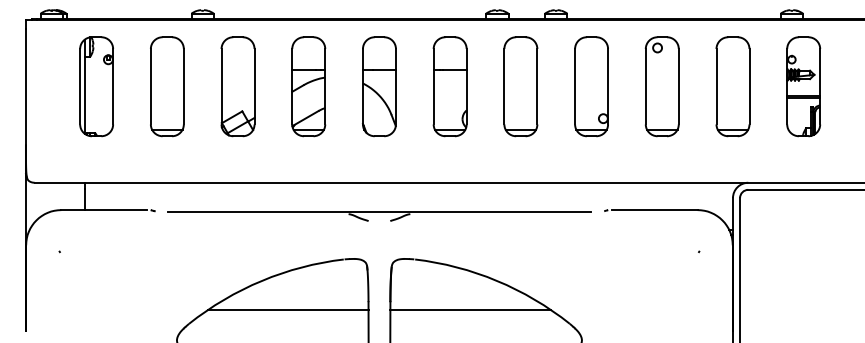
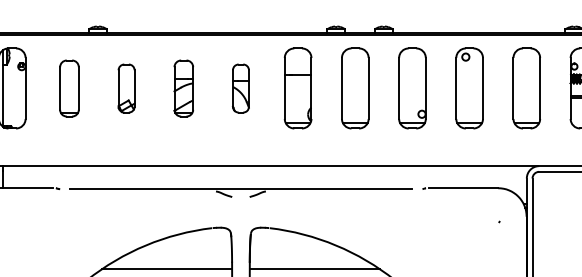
part: (167, 86) -> (69, 88), size x0.7
part: (237, 86) -> (126, 88), size x0.6
part: (308, 86) -> (183, 88), size x0.7
part: (379, 86) -> (240, 88), size x0.6

